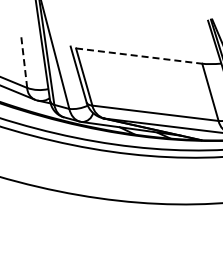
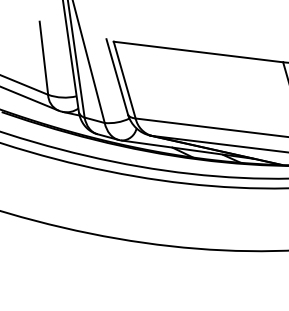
line: (139, 56) -> (198, 52), dashed -> solid
line: (24, 60) -> (44, 57), dashed -> solid

